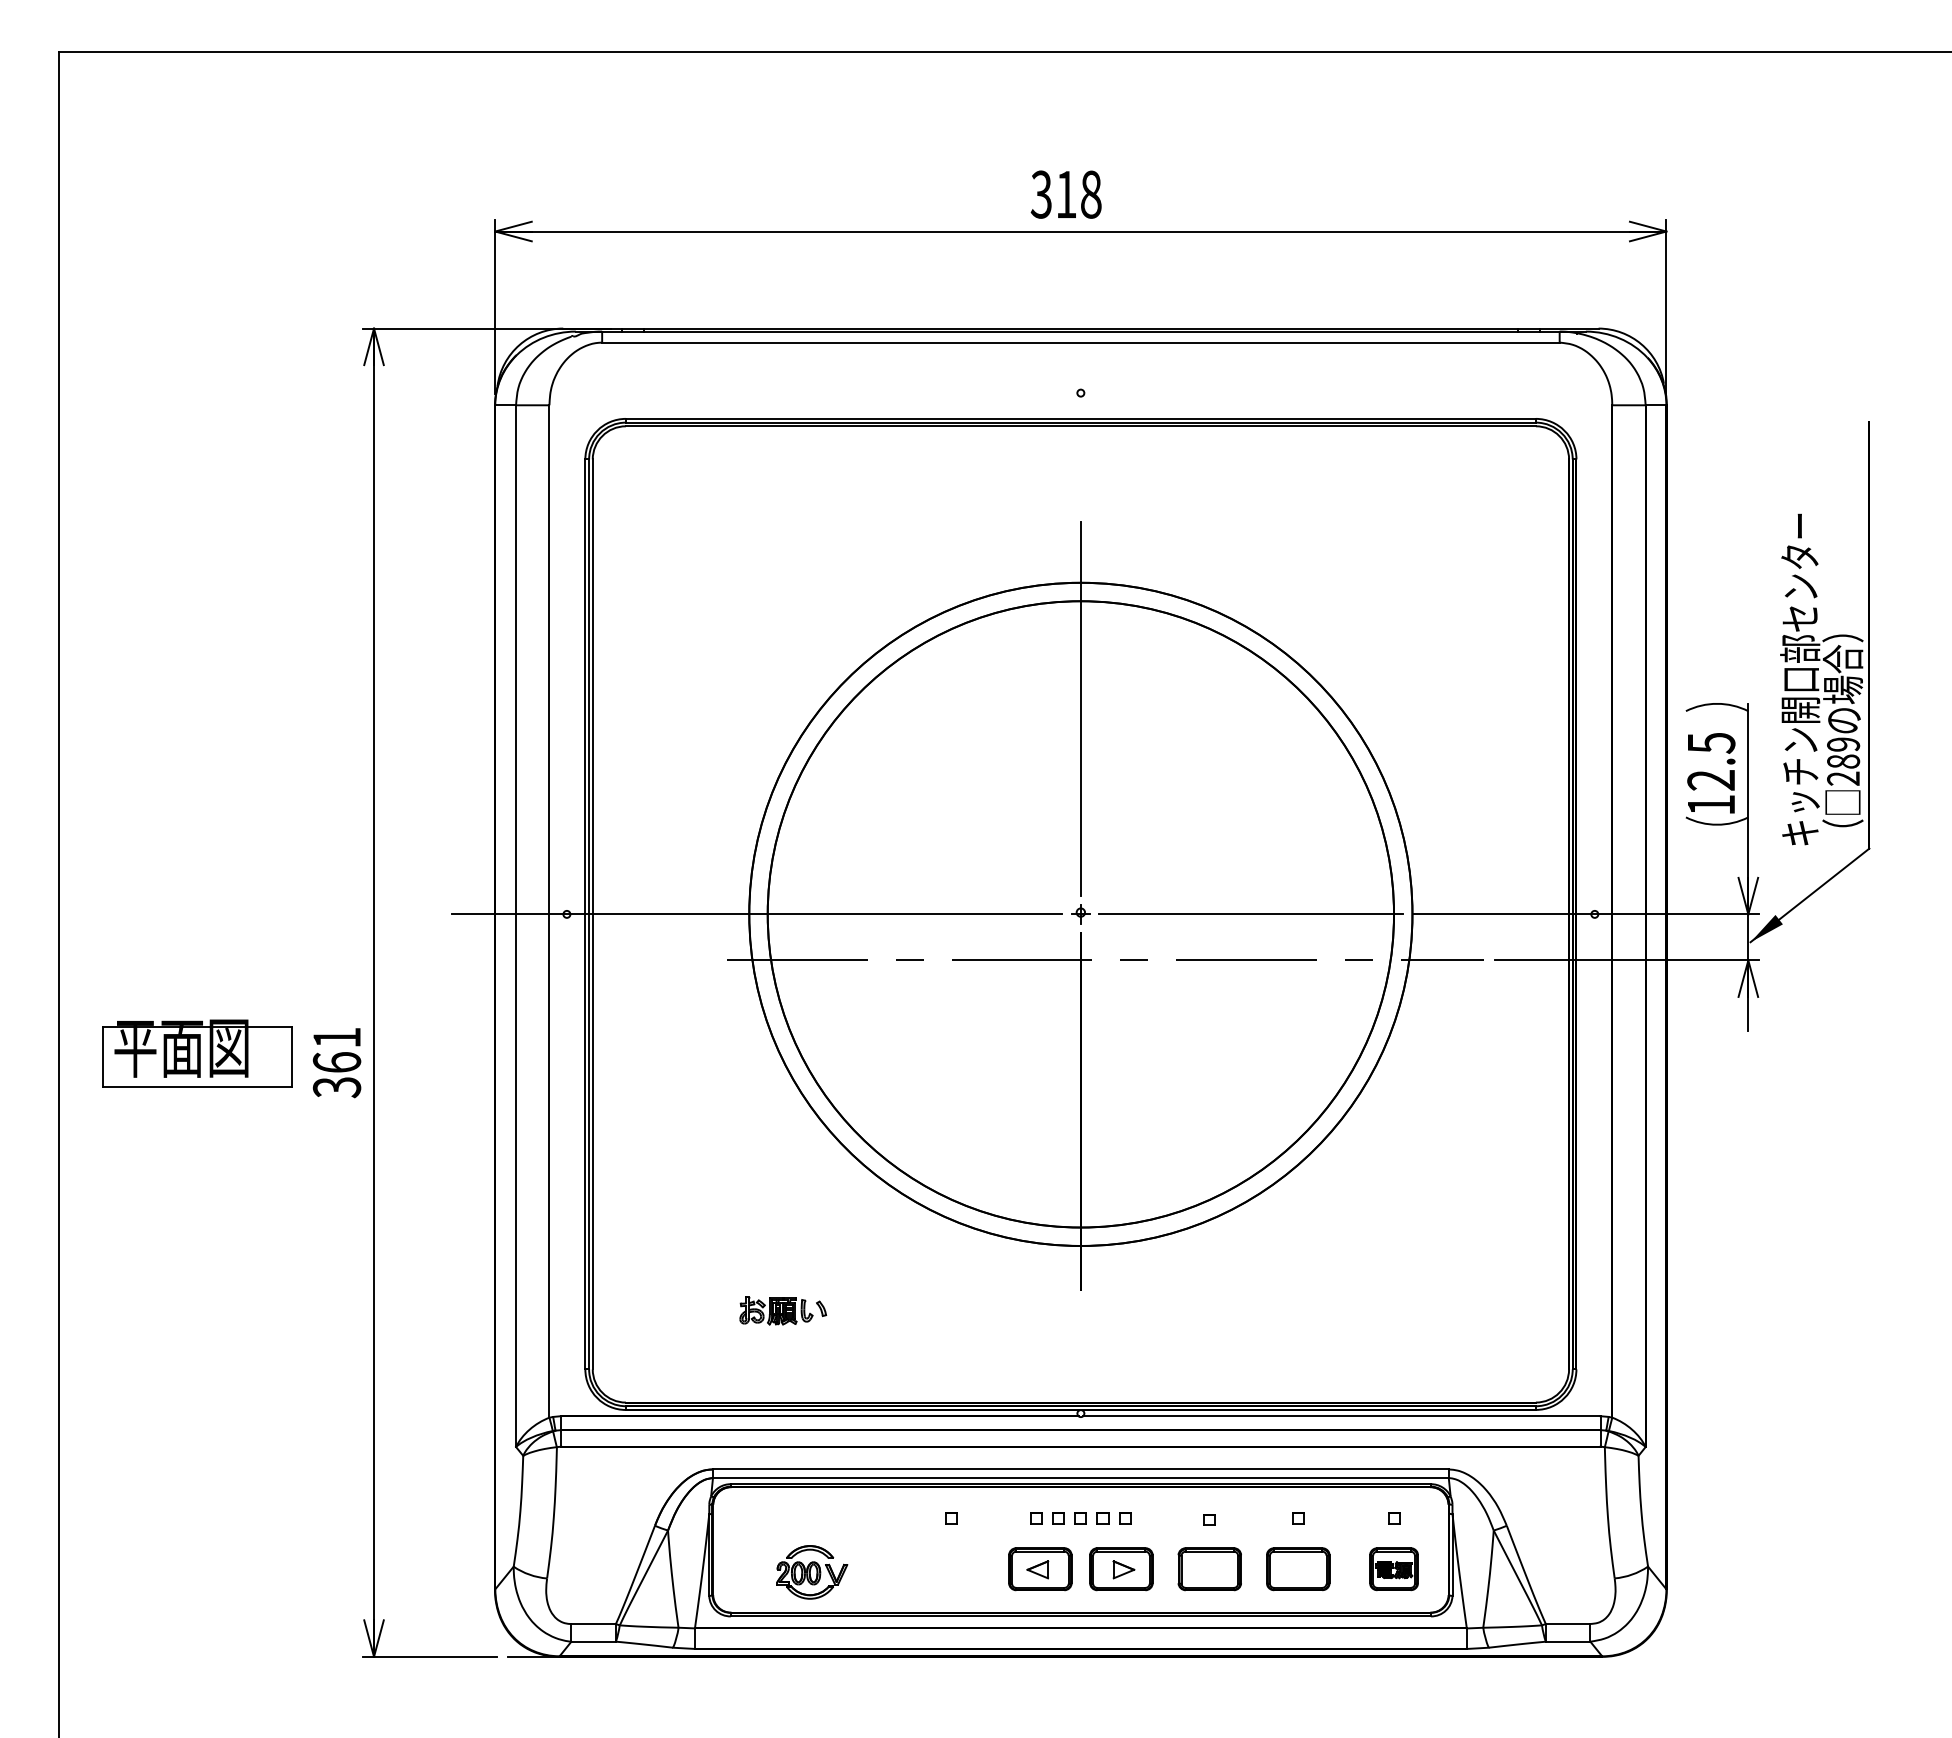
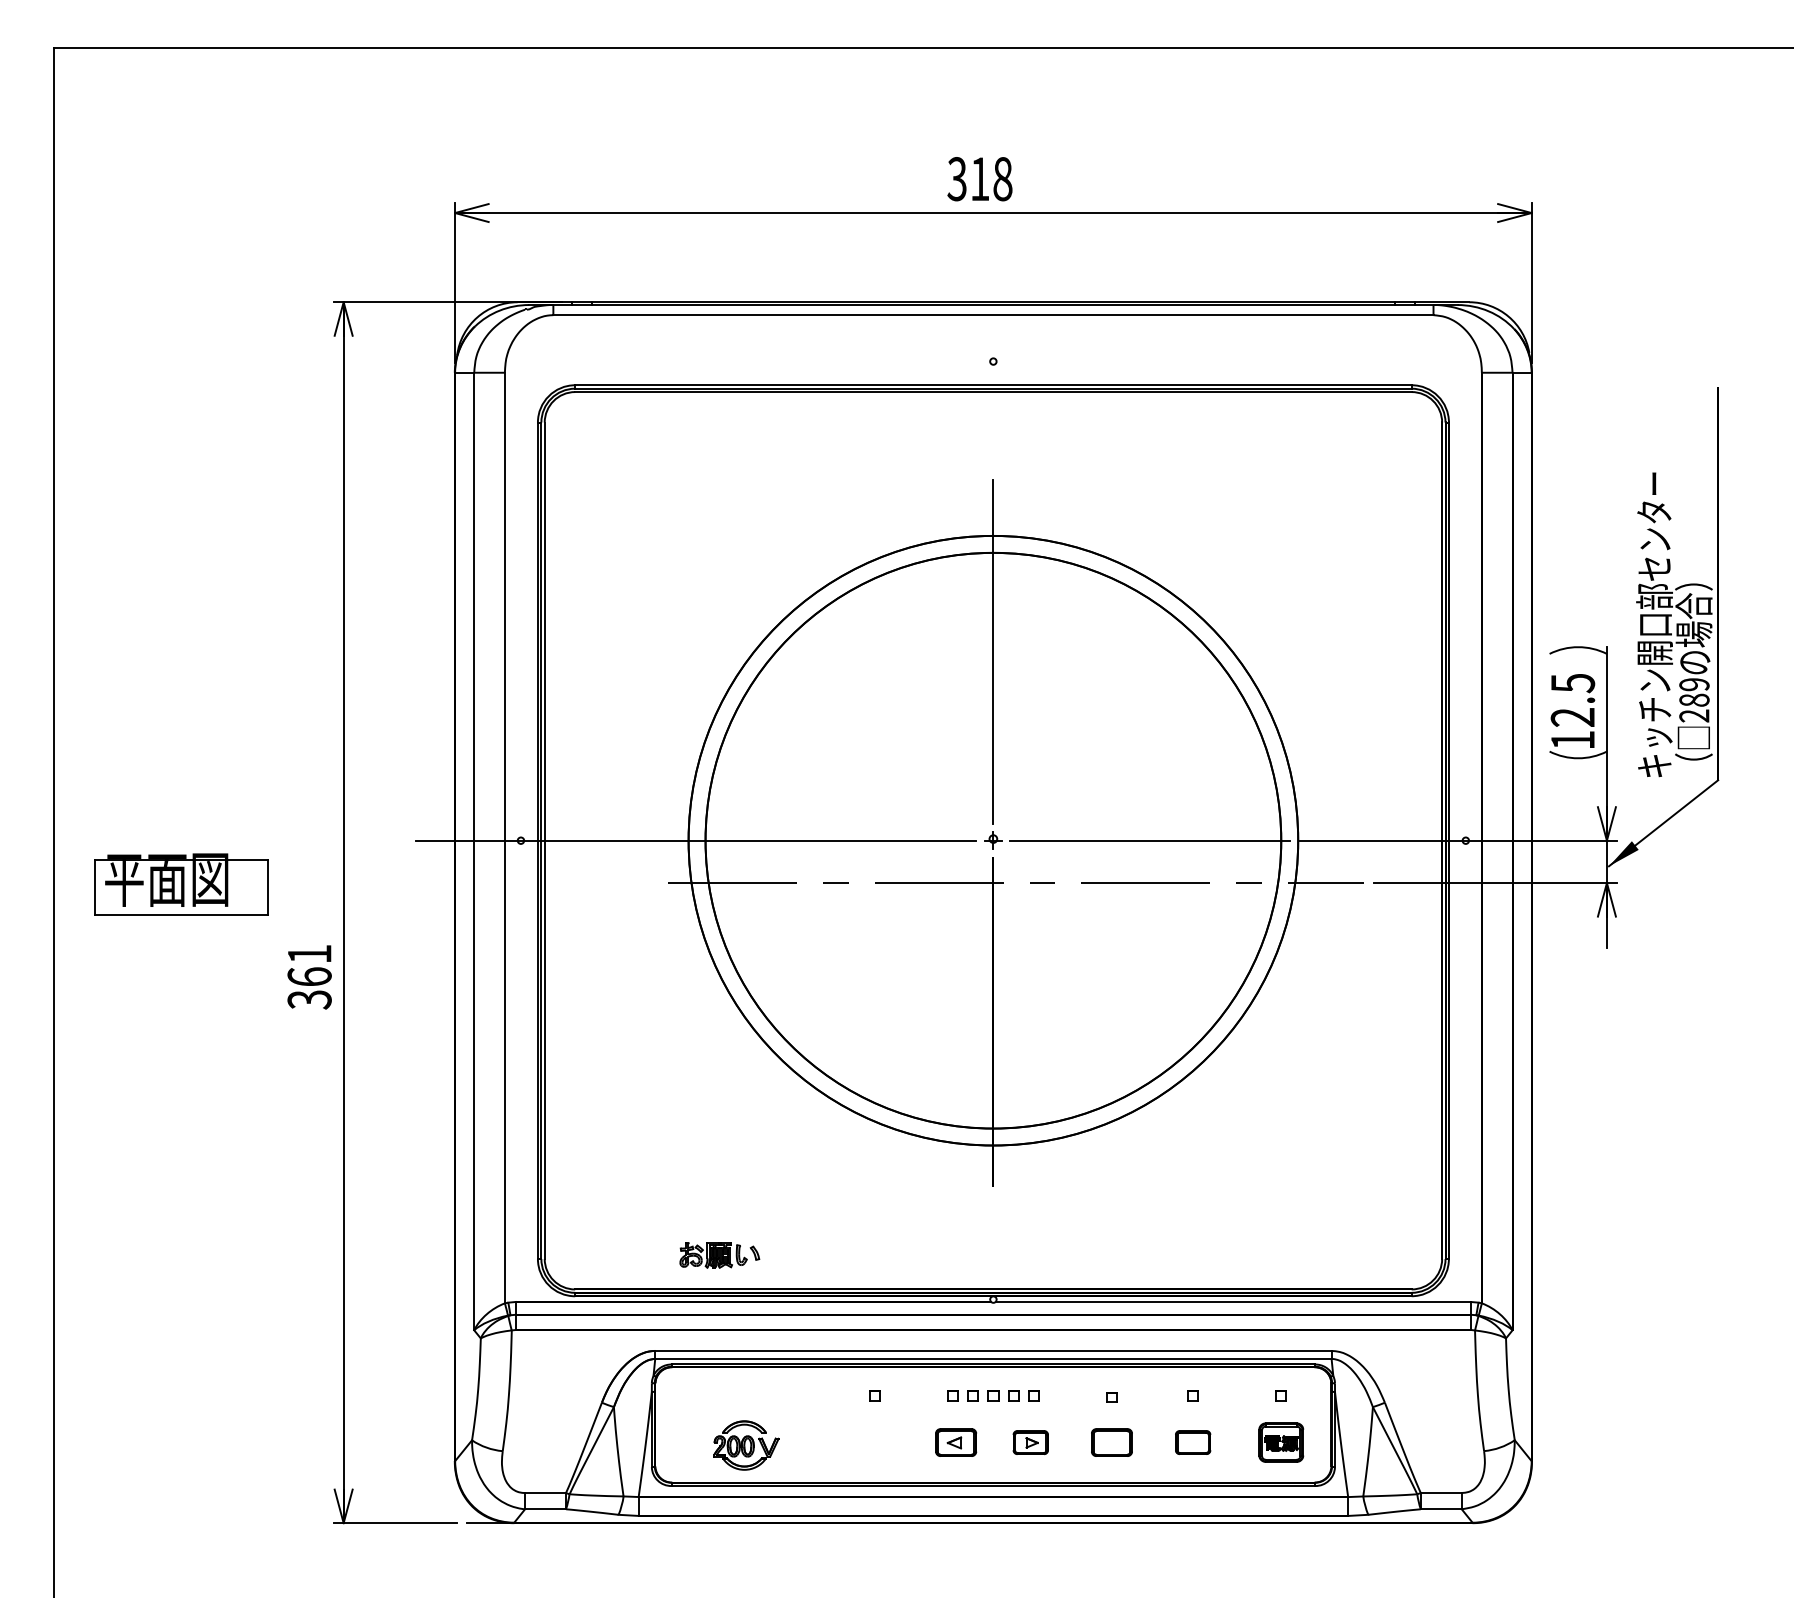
part: (197, 1053) -> (181, 884), moved
part: (782, 1311) -> (719, 1255), moved
part: (1039, 1569) -> (955, 1442), size x0.7
part: (1121, 1569) -> (1030, 1442), size x0.6
part: (1209, 1569) -> (1111, 1442), size x0.7
part: (1297, 1569) -> (1192, 1442), size x0.6

